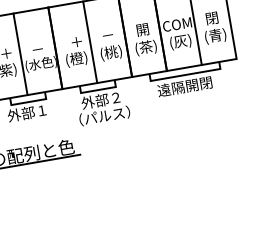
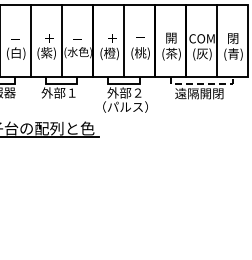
line: (186, 74) -> (202, 83), solid -> dashed

